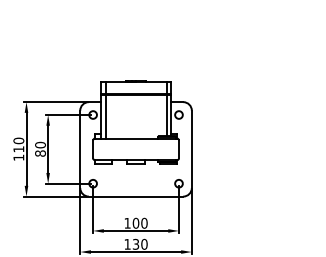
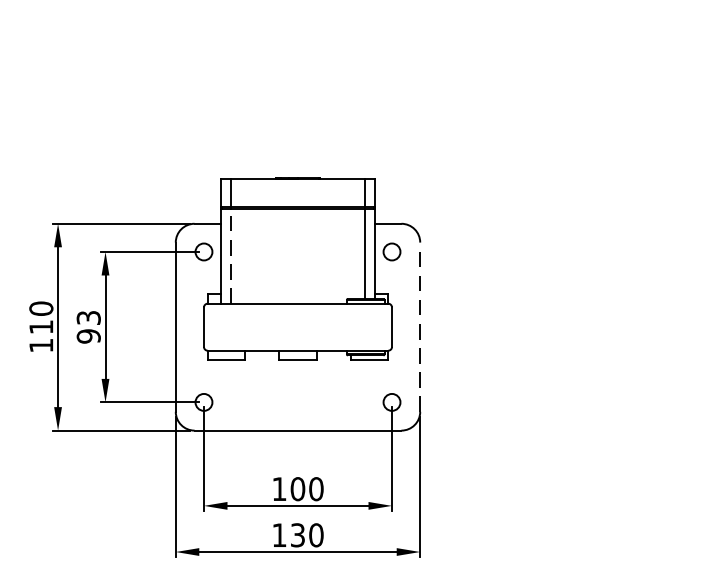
line: (105, 116) -> (231, 255), solid -> dashed
text: (40, 148) -> (88, 325), 80 -> 93
line: (191, 149) -> (419, 327), solid -> dashed

